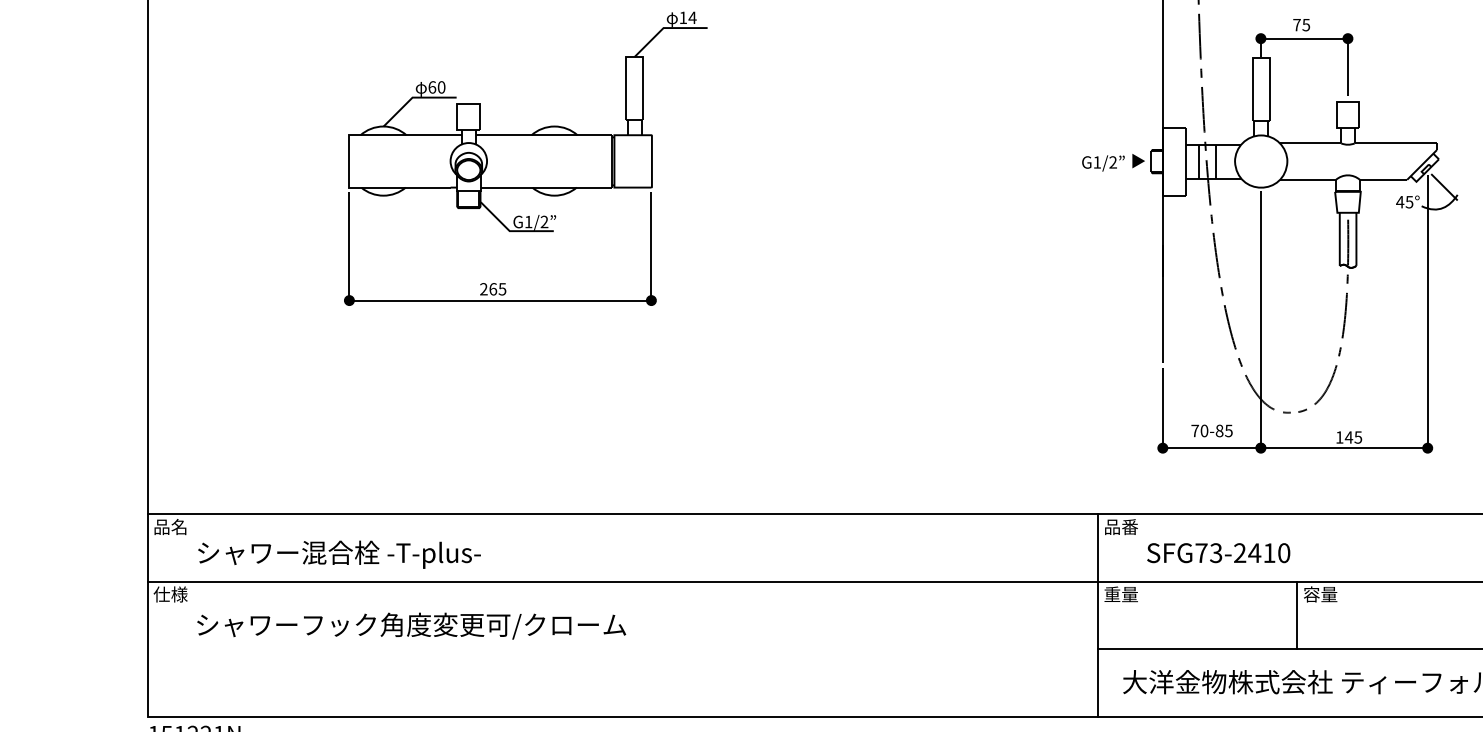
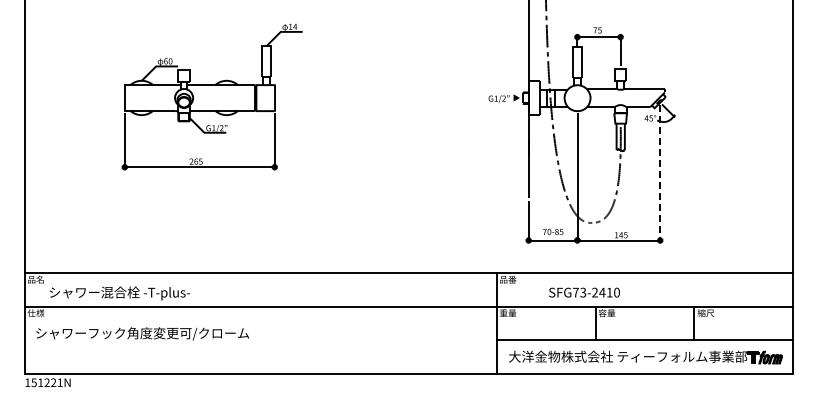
line: (1428, 315) -> (660, 174), solid -> dashed
text: (1218, 552) -> (584, 292), moved
text: (411, 625) -> (142, 333), moved

